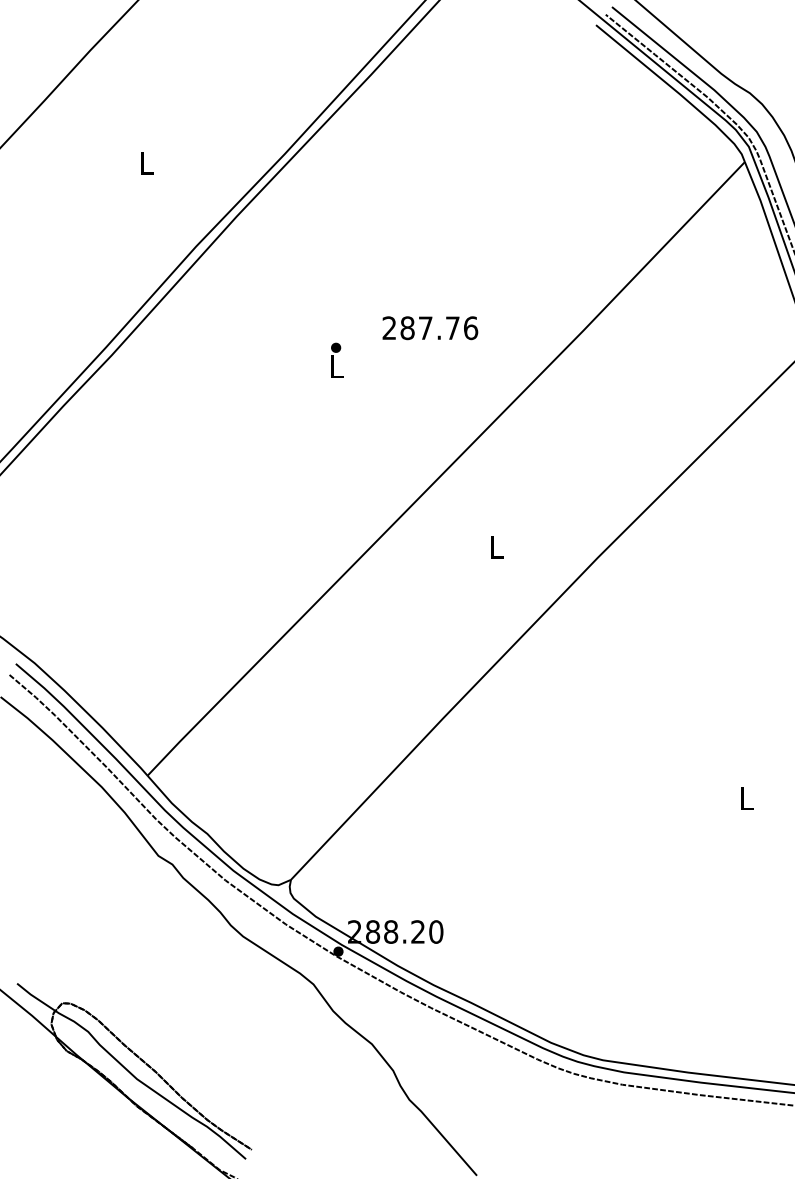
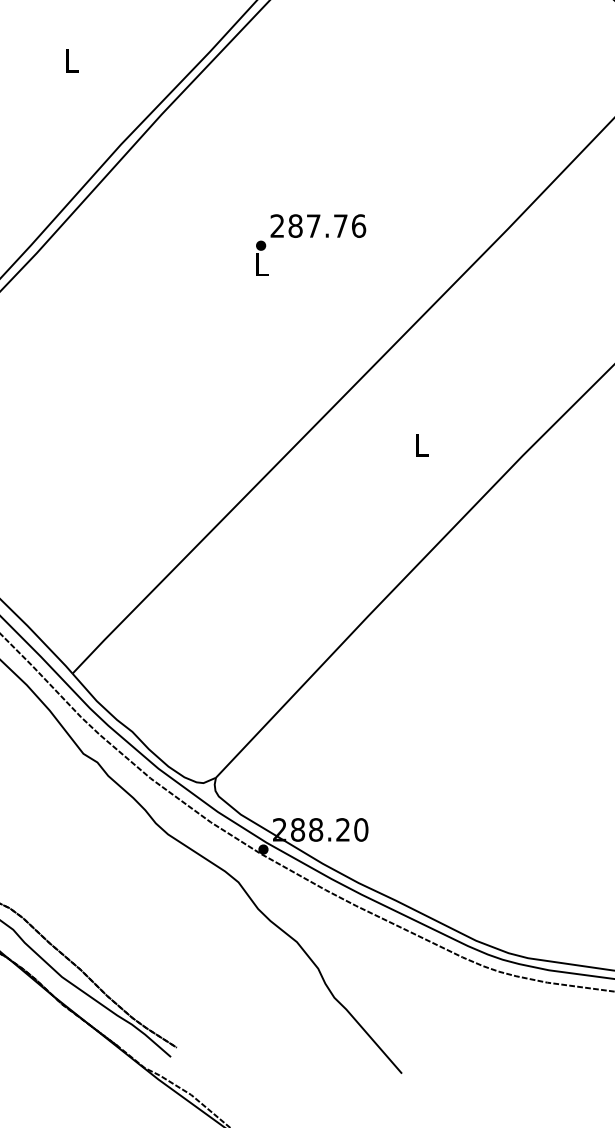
text: (430, 328) -> (318, 226), moved

